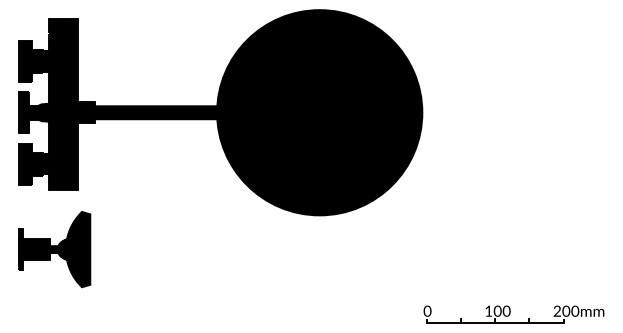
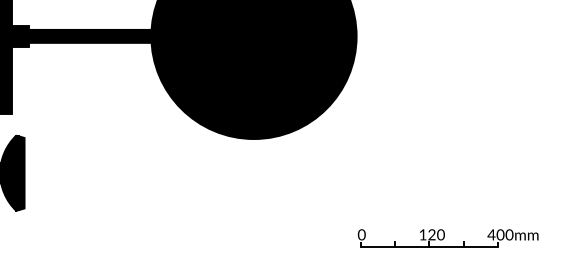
text: (557, 310) -> (491, 234), 200mm -> 400mm
text: (497, 311) -> (431, 235), 100 -> 120

